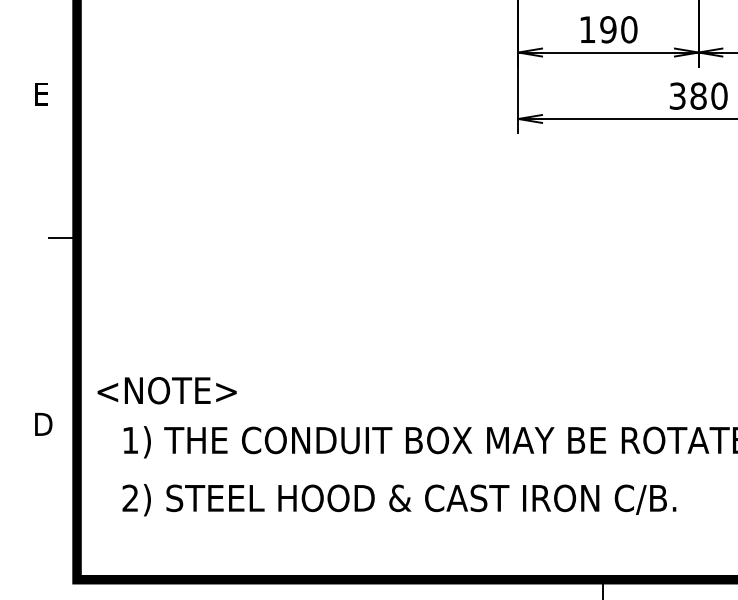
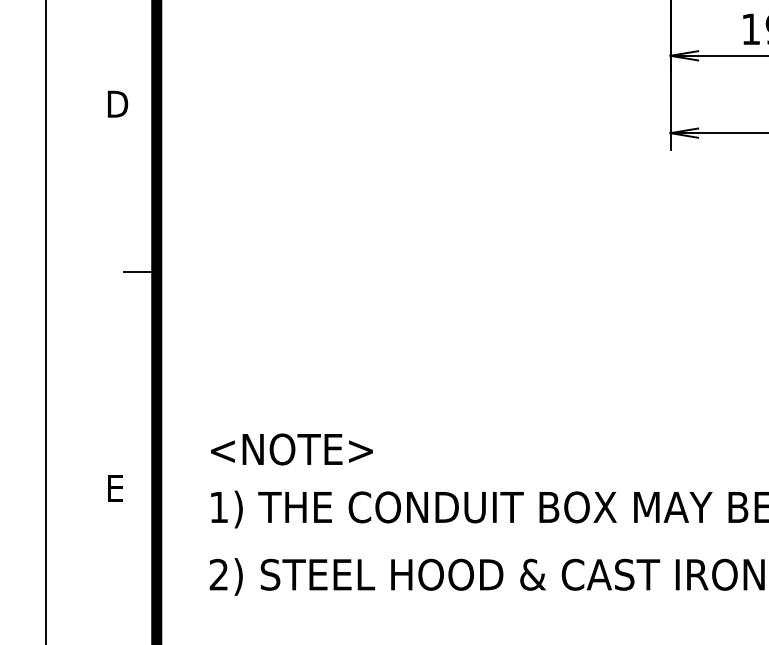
text: (43, 93) -> (117, 103), E -> D
text: (166, 390) -> (291, 449), moved
text: (43, 423) -> (117, 487), D -> E

